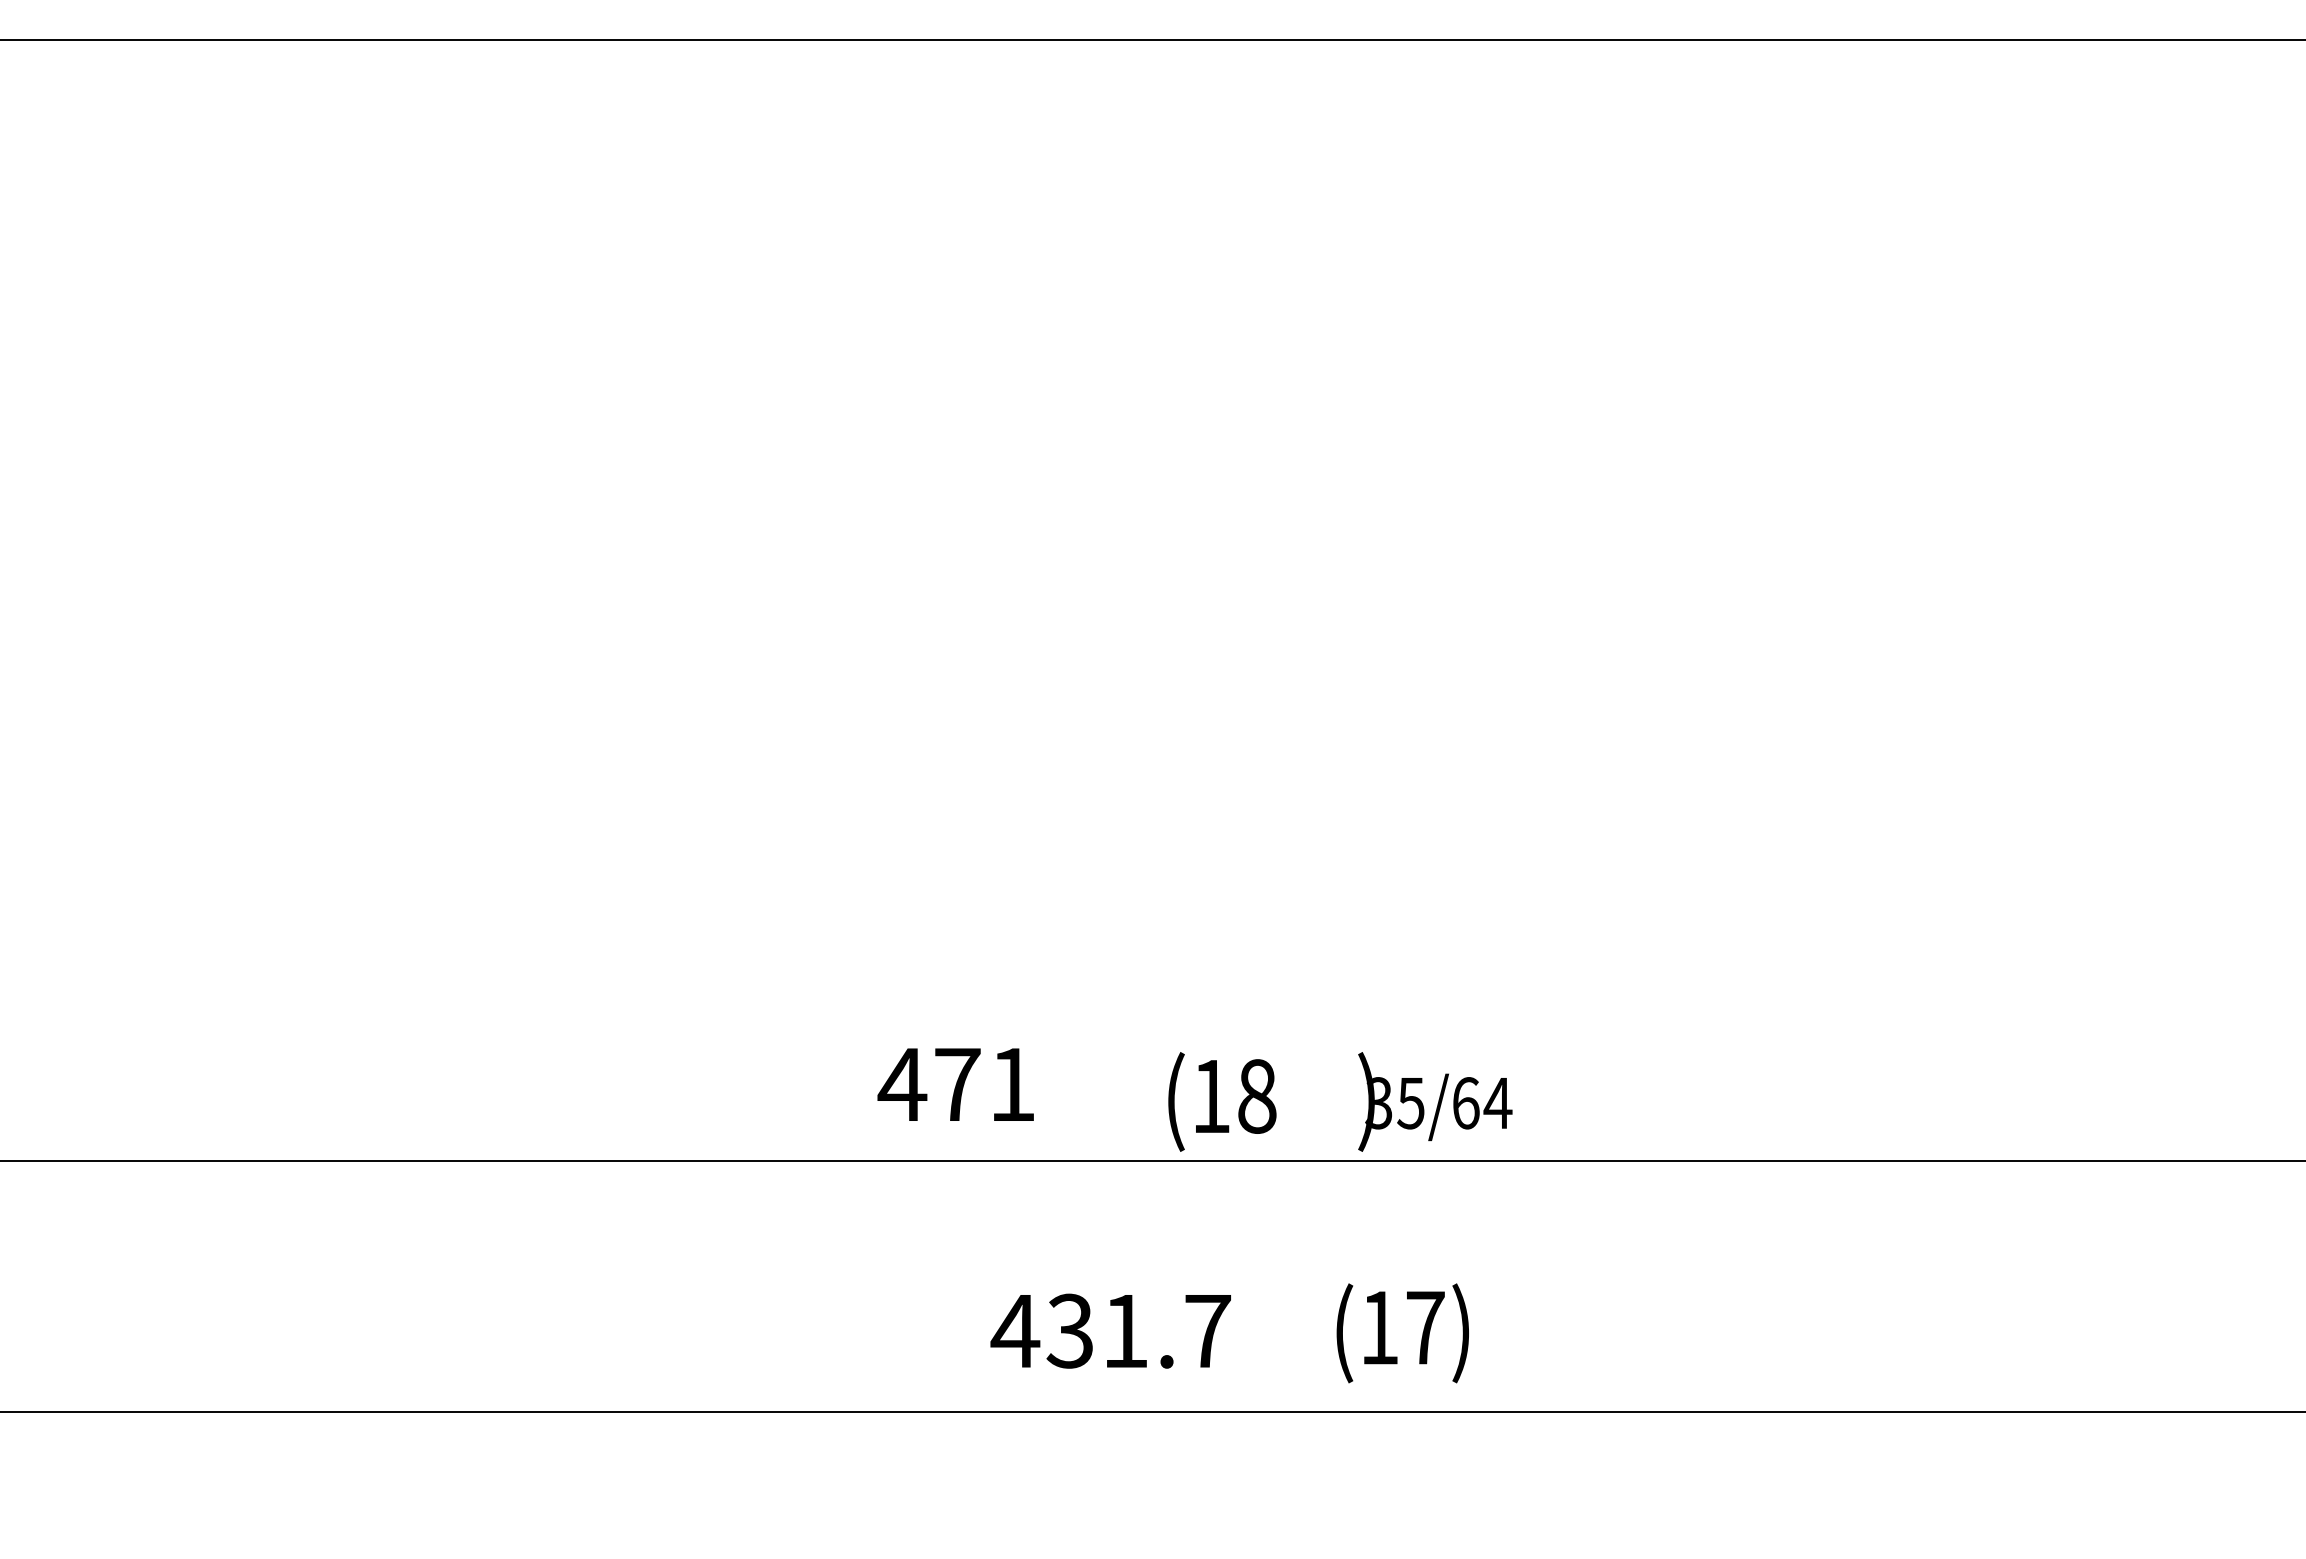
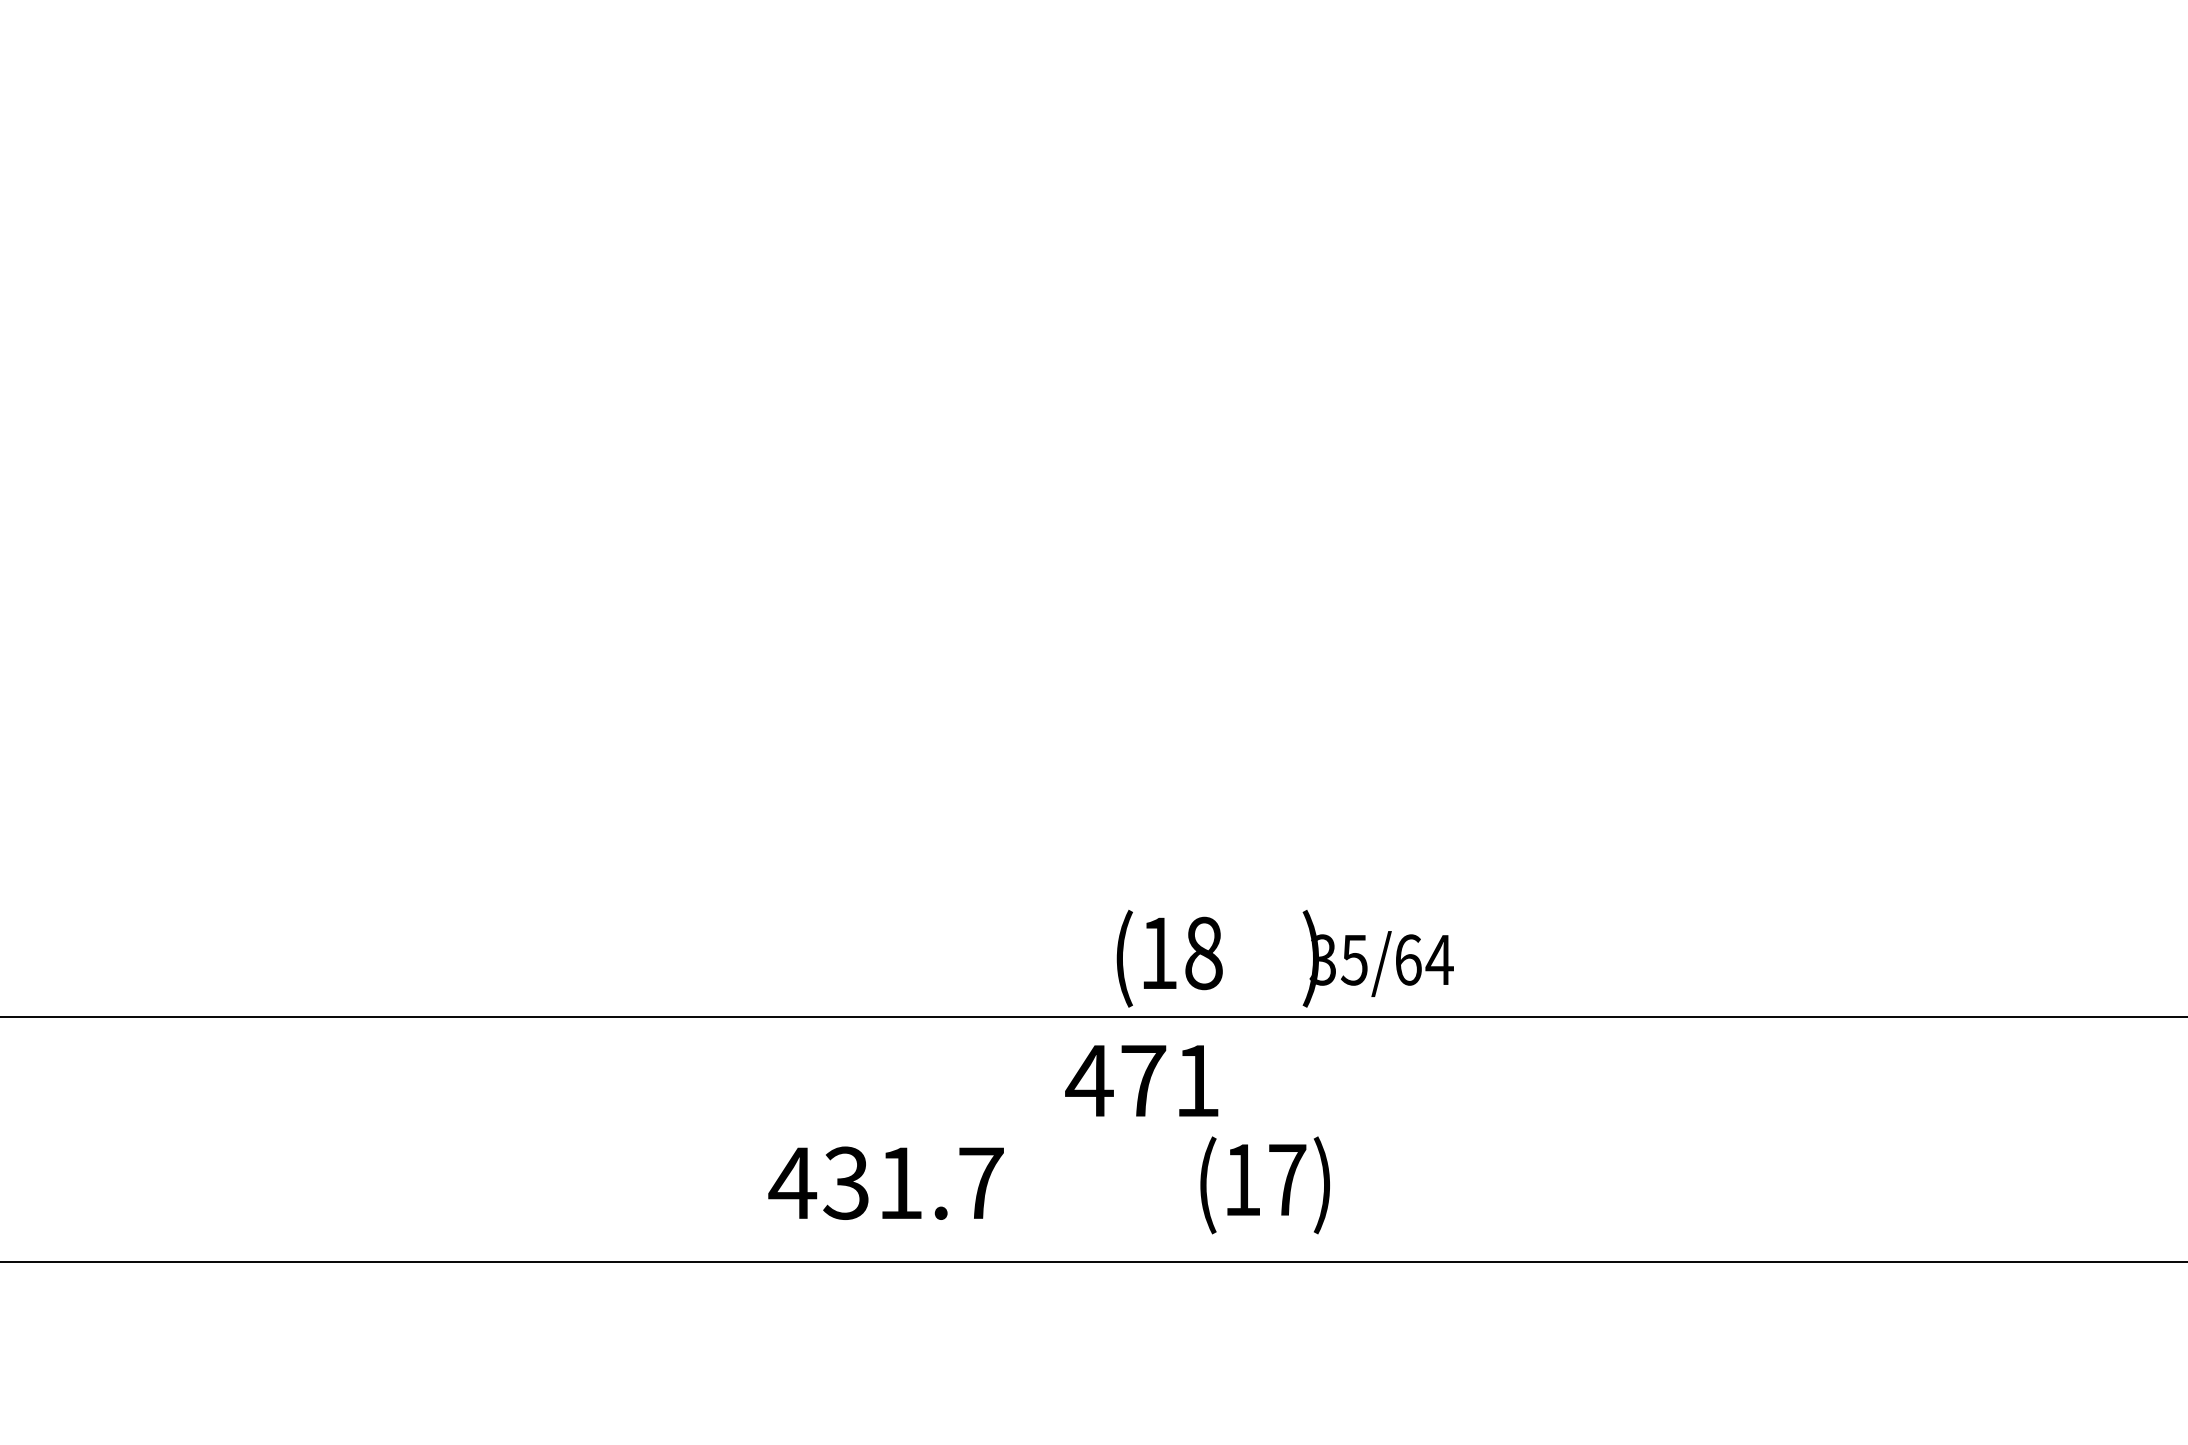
text: (955, 1084) -> (1141, 1080), moved
text: (1340, 1101) -> (1285, 958), moved
text: (1402, 1333) -> (1264, 1185), moved

